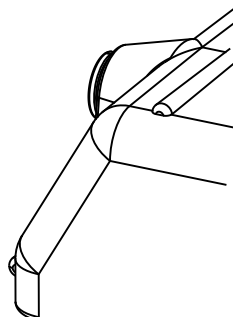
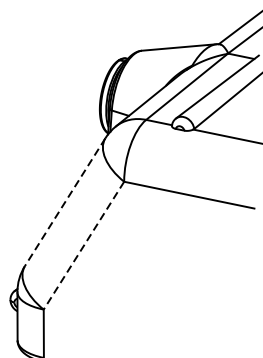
line: (57, 179) -> (64, 202), solid -> dashed
line: (74, 217) -> (84, 245), solid -> dashed

